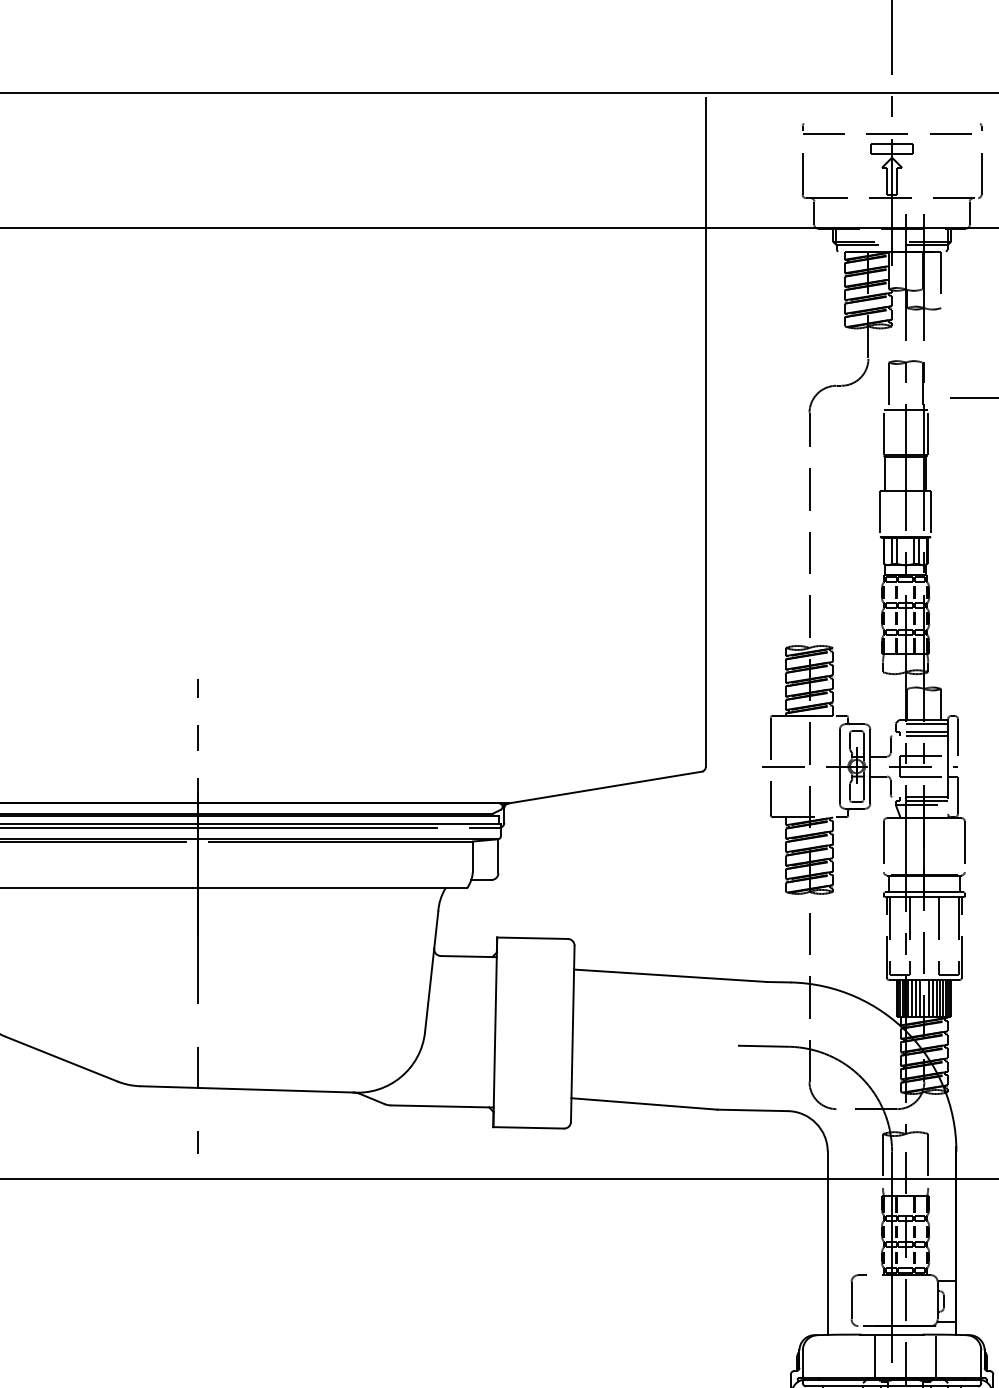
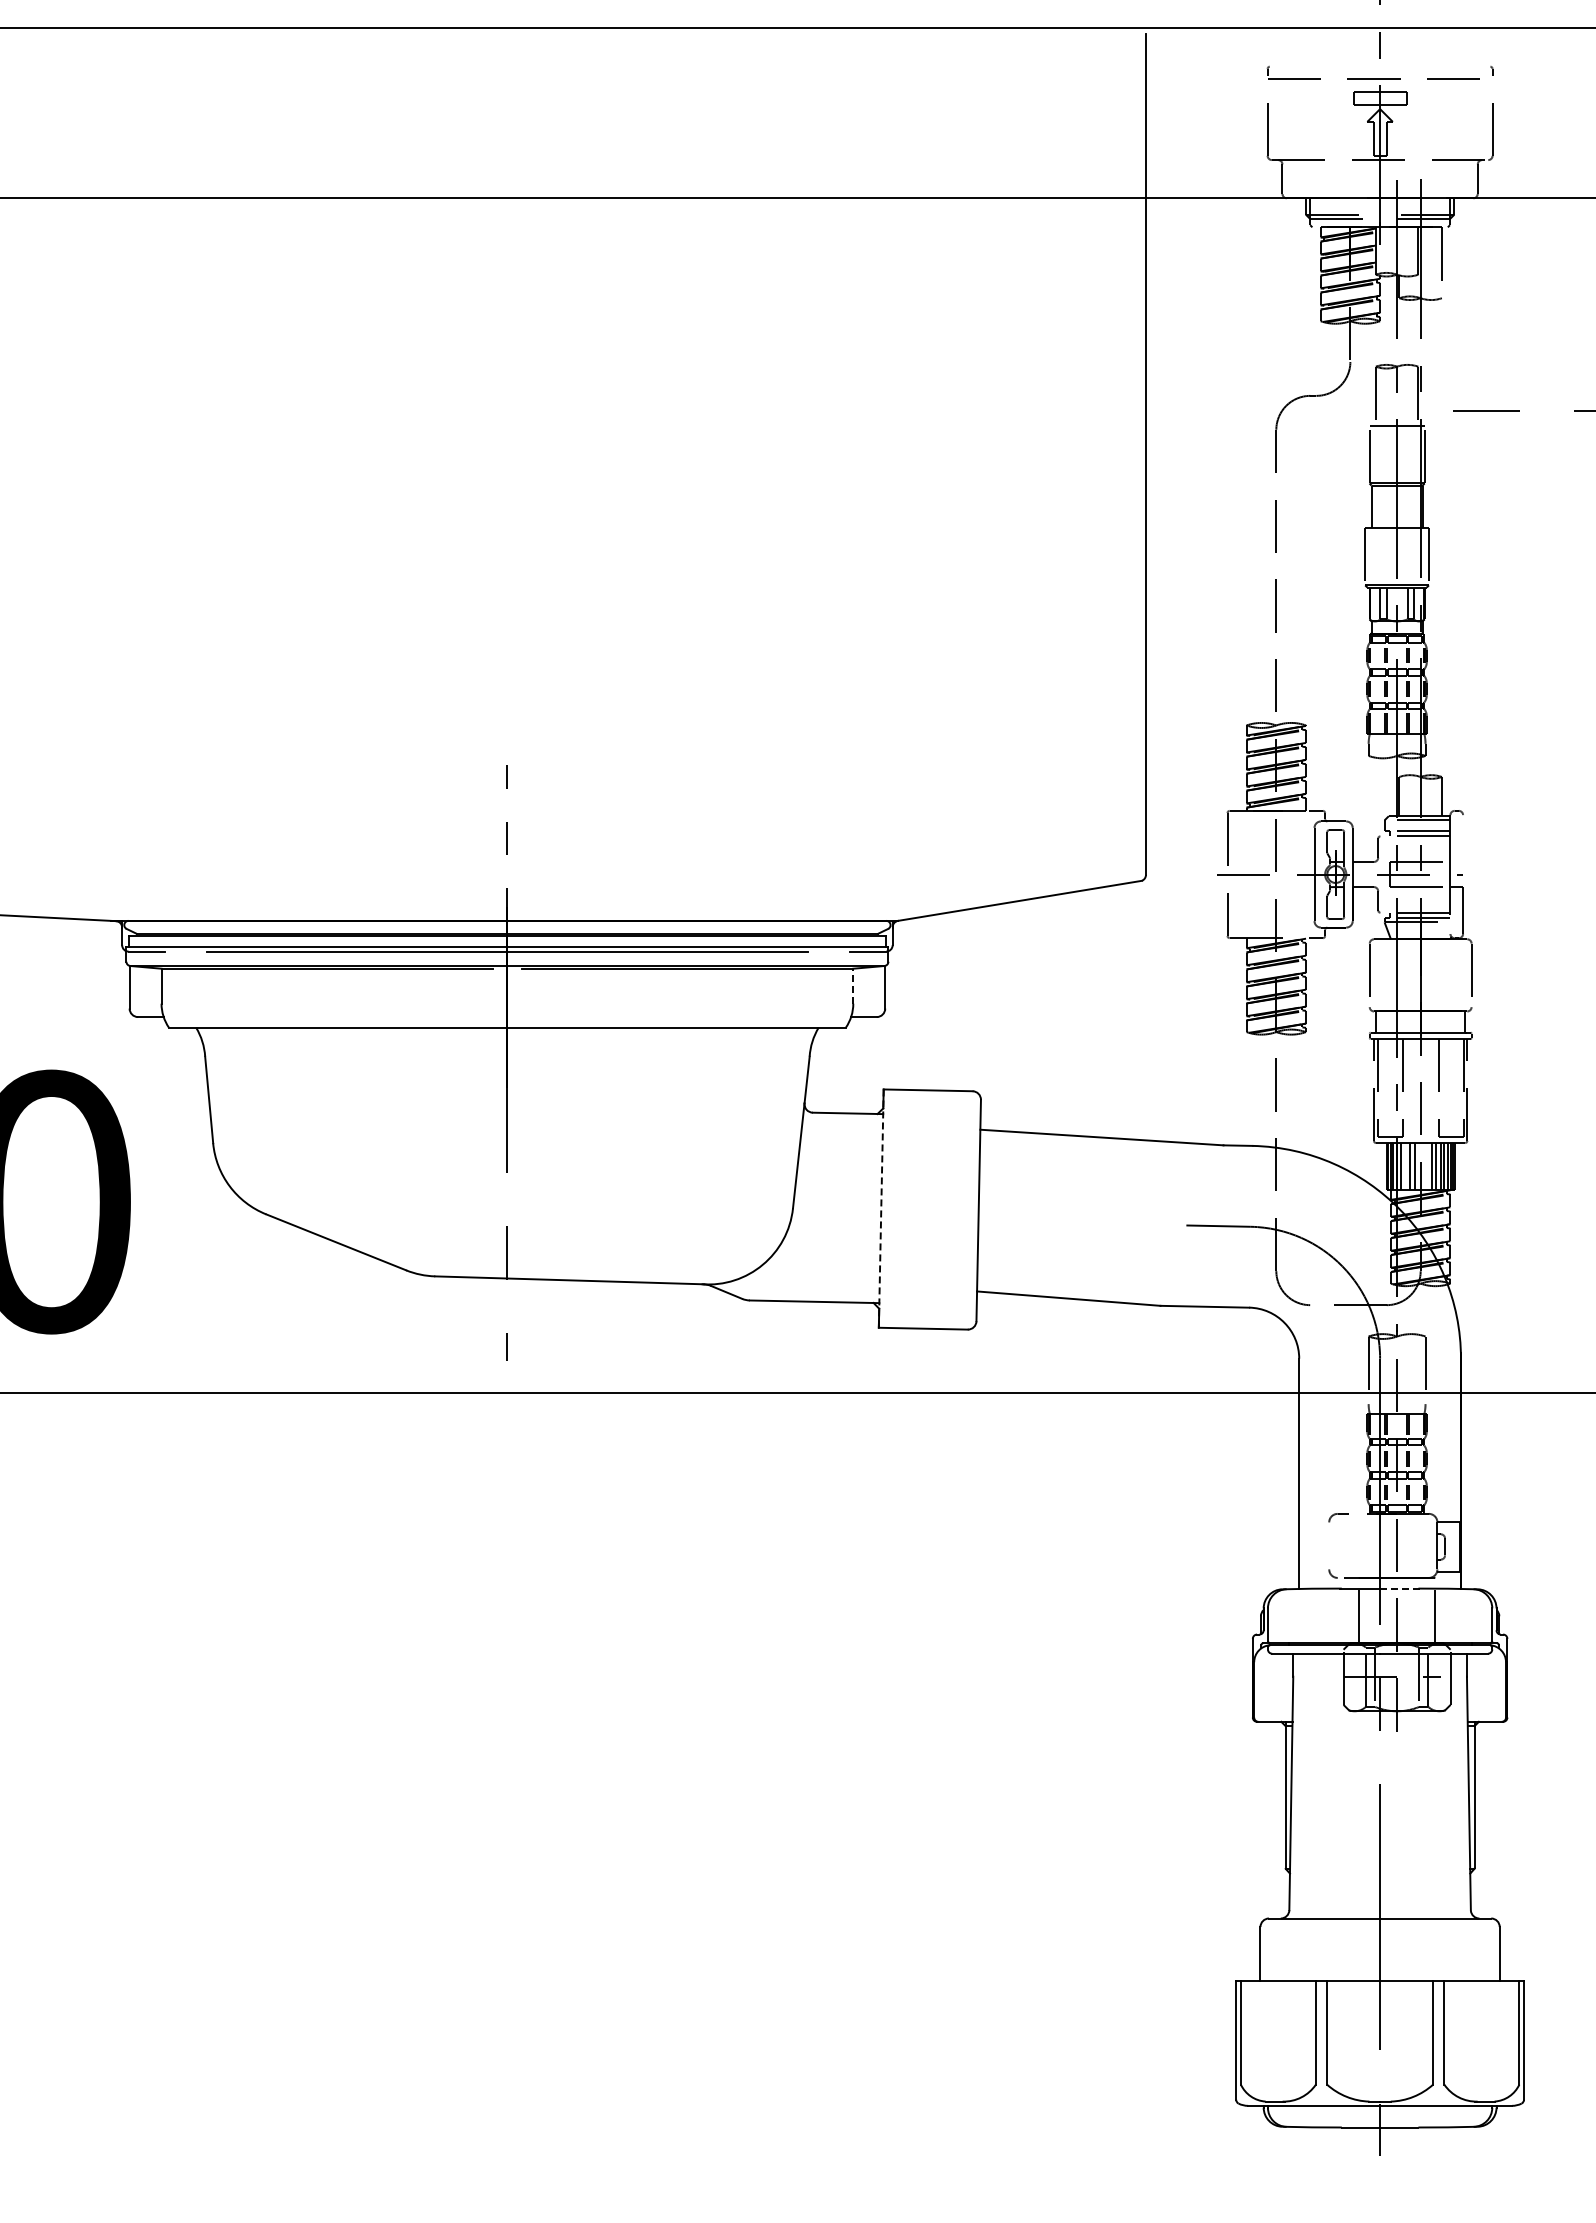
line: (958, 737) -> (1463, 838), removed
line: (473, 854) -> (853, 985), solid -> dashed
line: (911, 998) -> (1404, 1166), removed
line: (928, 998) -> (1426, 1166), removed
line: (495, 1033) -> (881, 1209), solid -> dashed
line: (851, 1300) -> (1329, 1545), removed
line: (908, 1334) -> (1400, 1588), solid -> dashed

